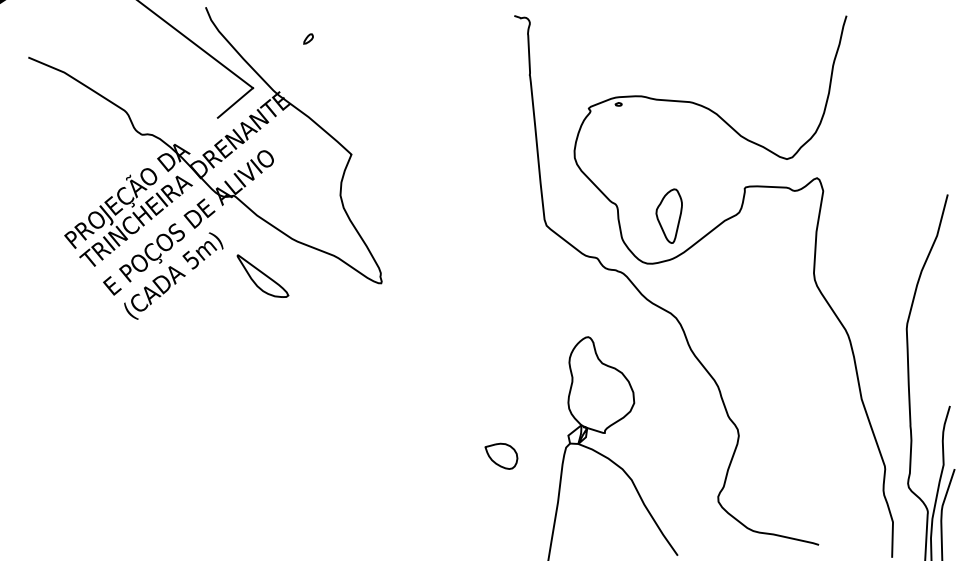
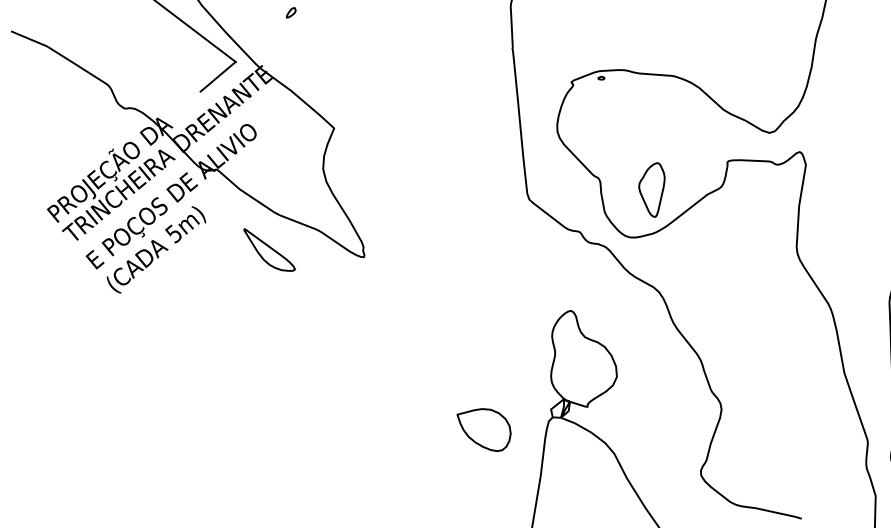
part: (262, 275) -> (269, 249), moved
part: (501, 456) -> (484, 430), size x1.67

